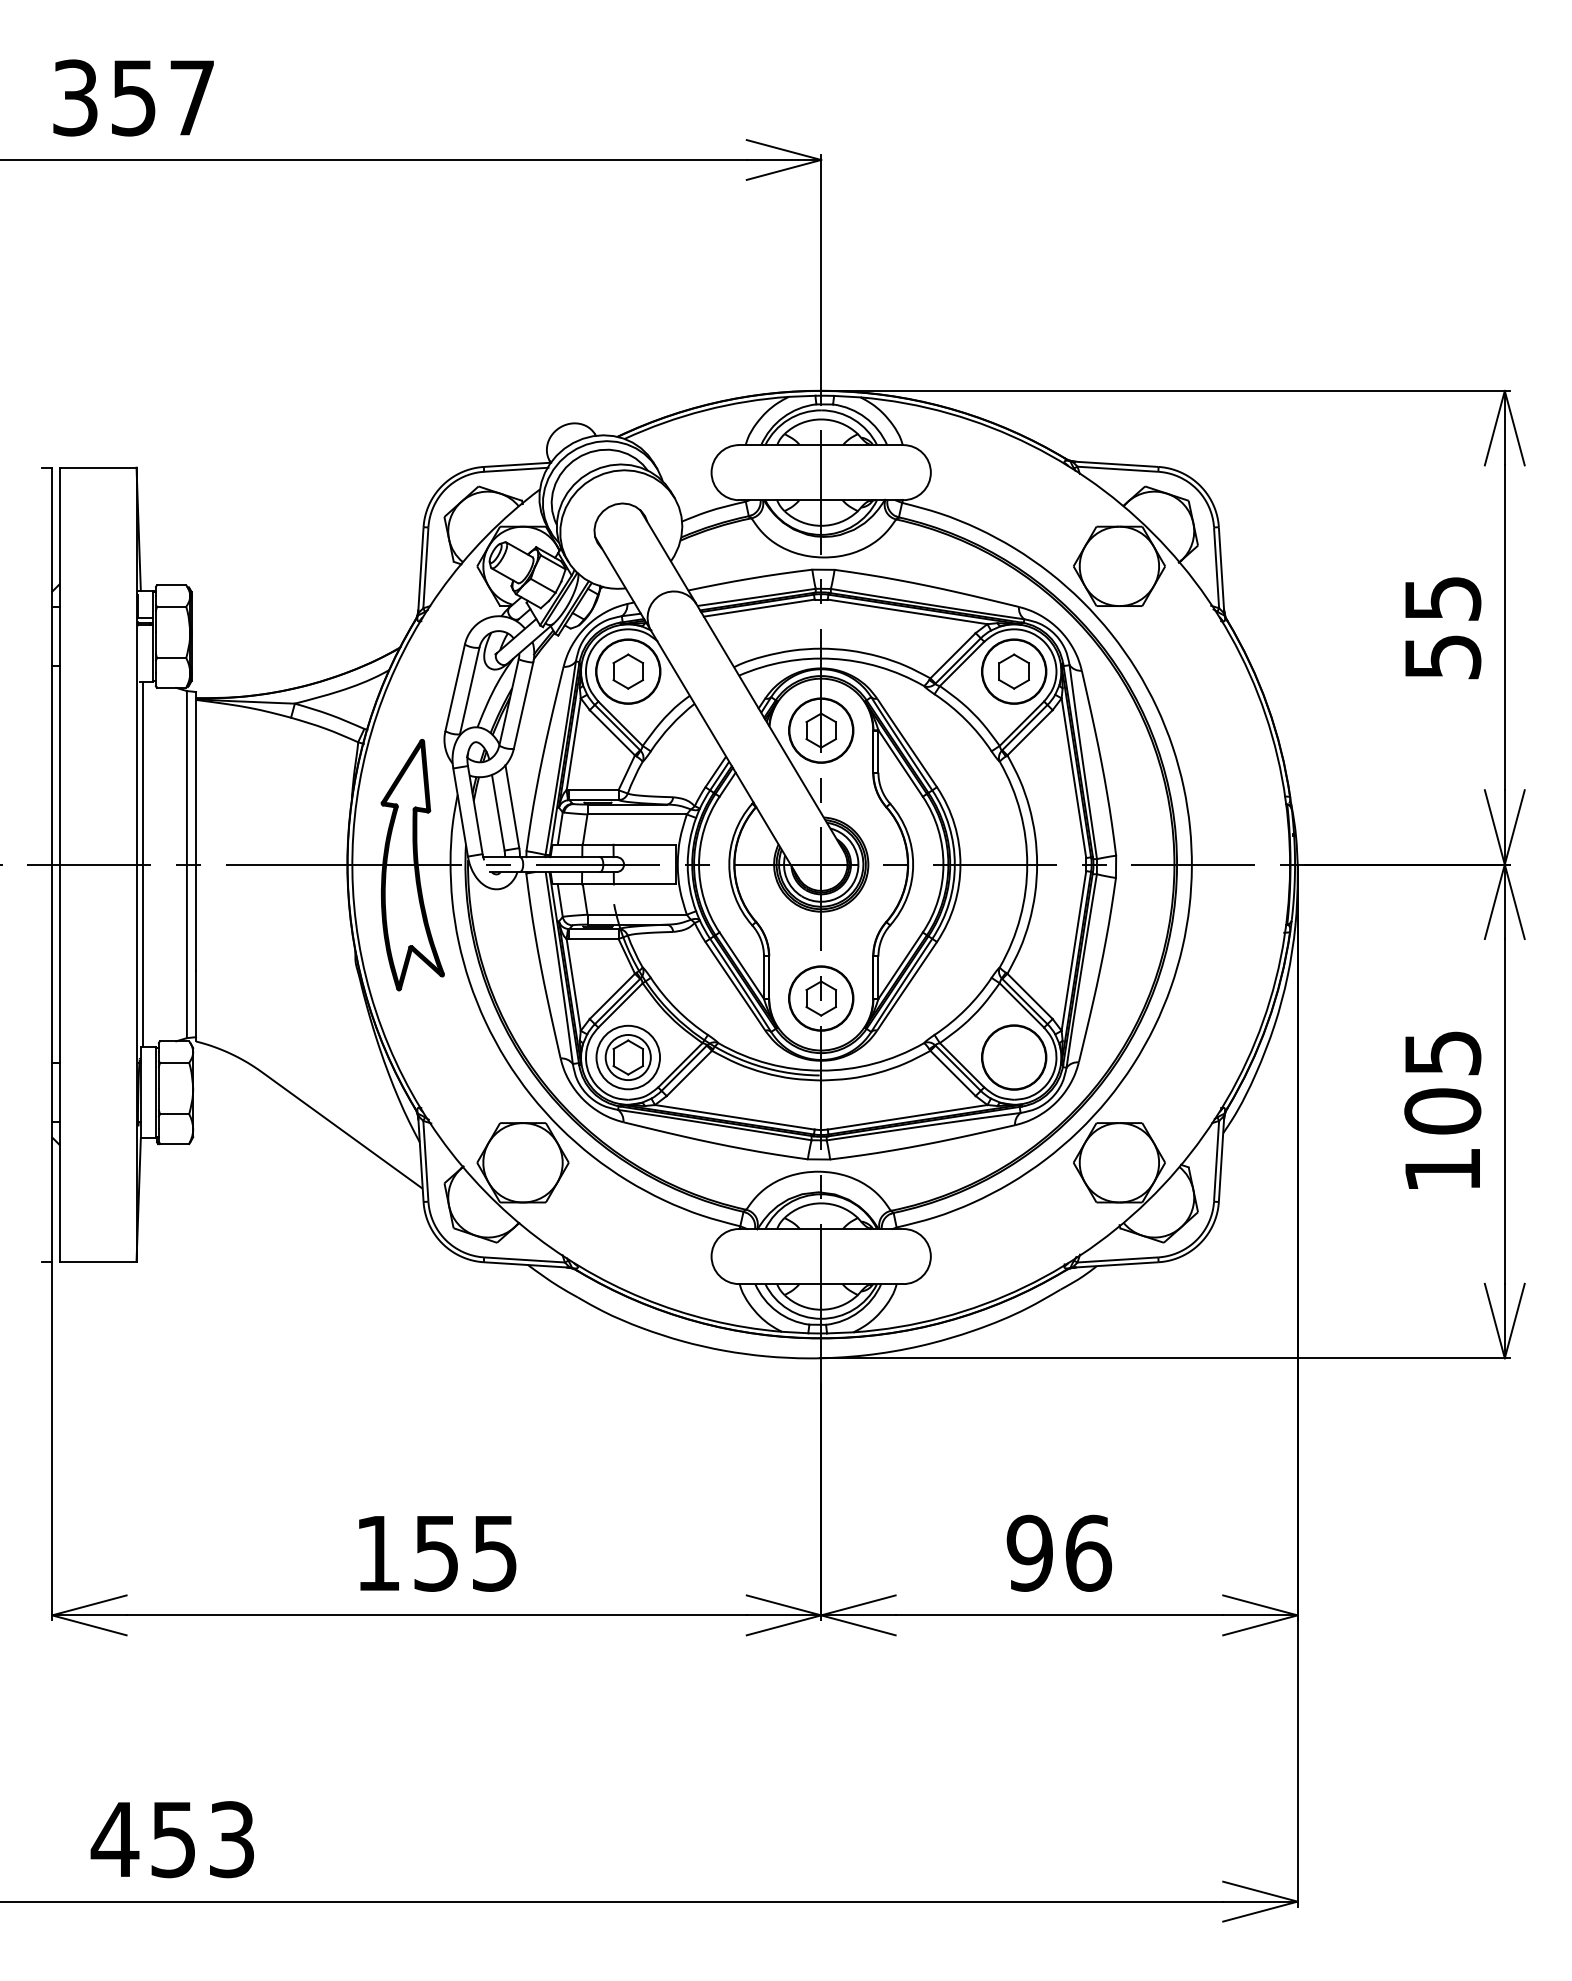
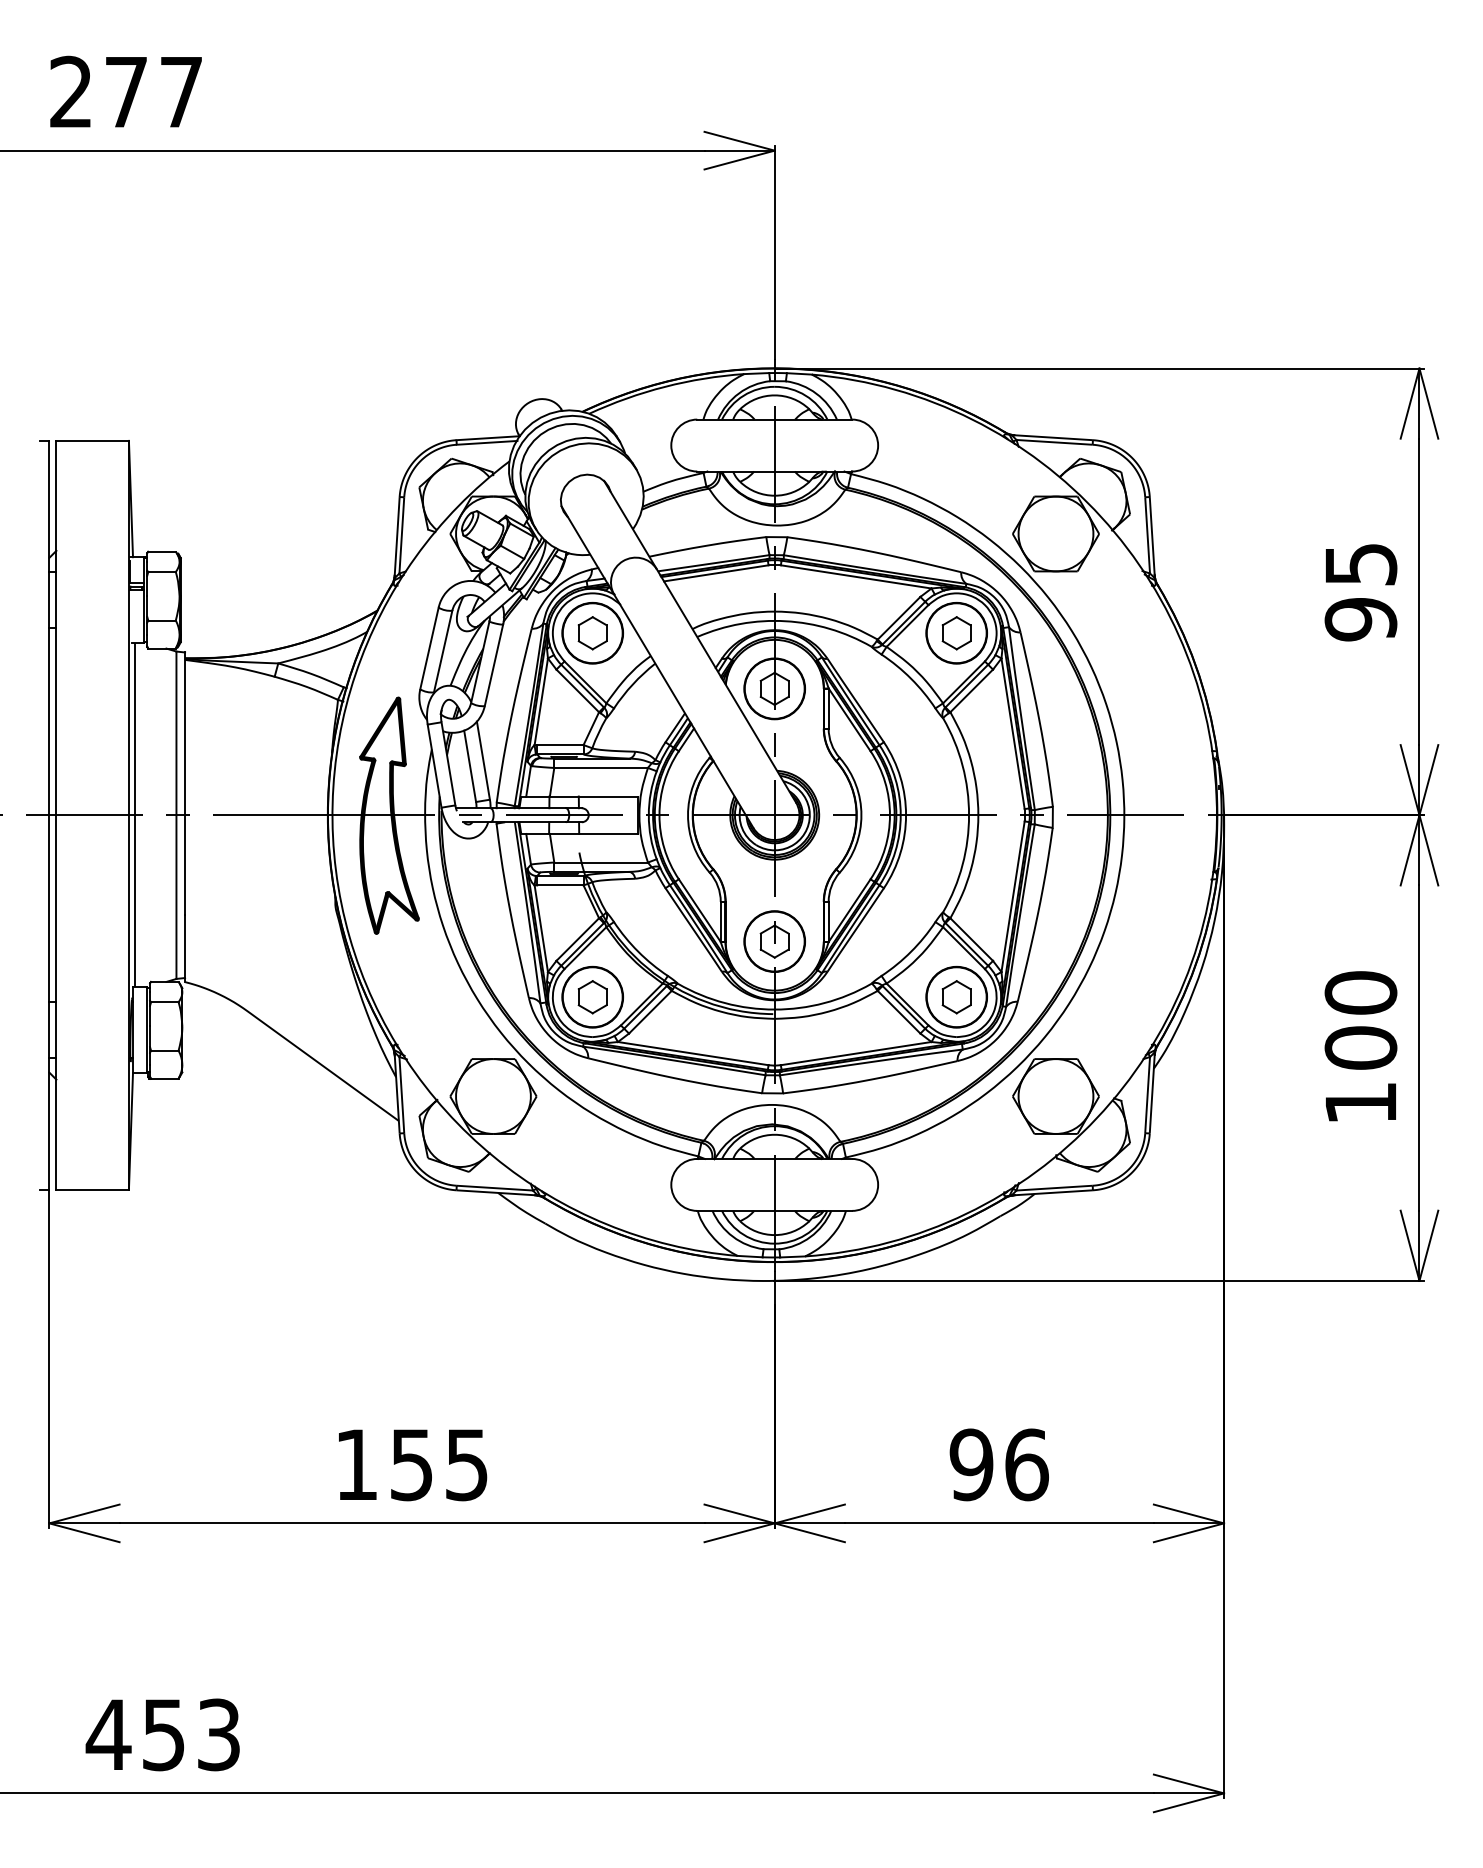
text: (104, 97) -> (98, 91), 357 -> 277
text: (1442, 657) -> (1360, 619), 55 -> 95
text: (1442, 1052) -> (1360, 992), 105 -> 100
circle: (628, 1057) -> (592, 997), size x1.43
part: (1013, 1057) -> (956, 997), added

